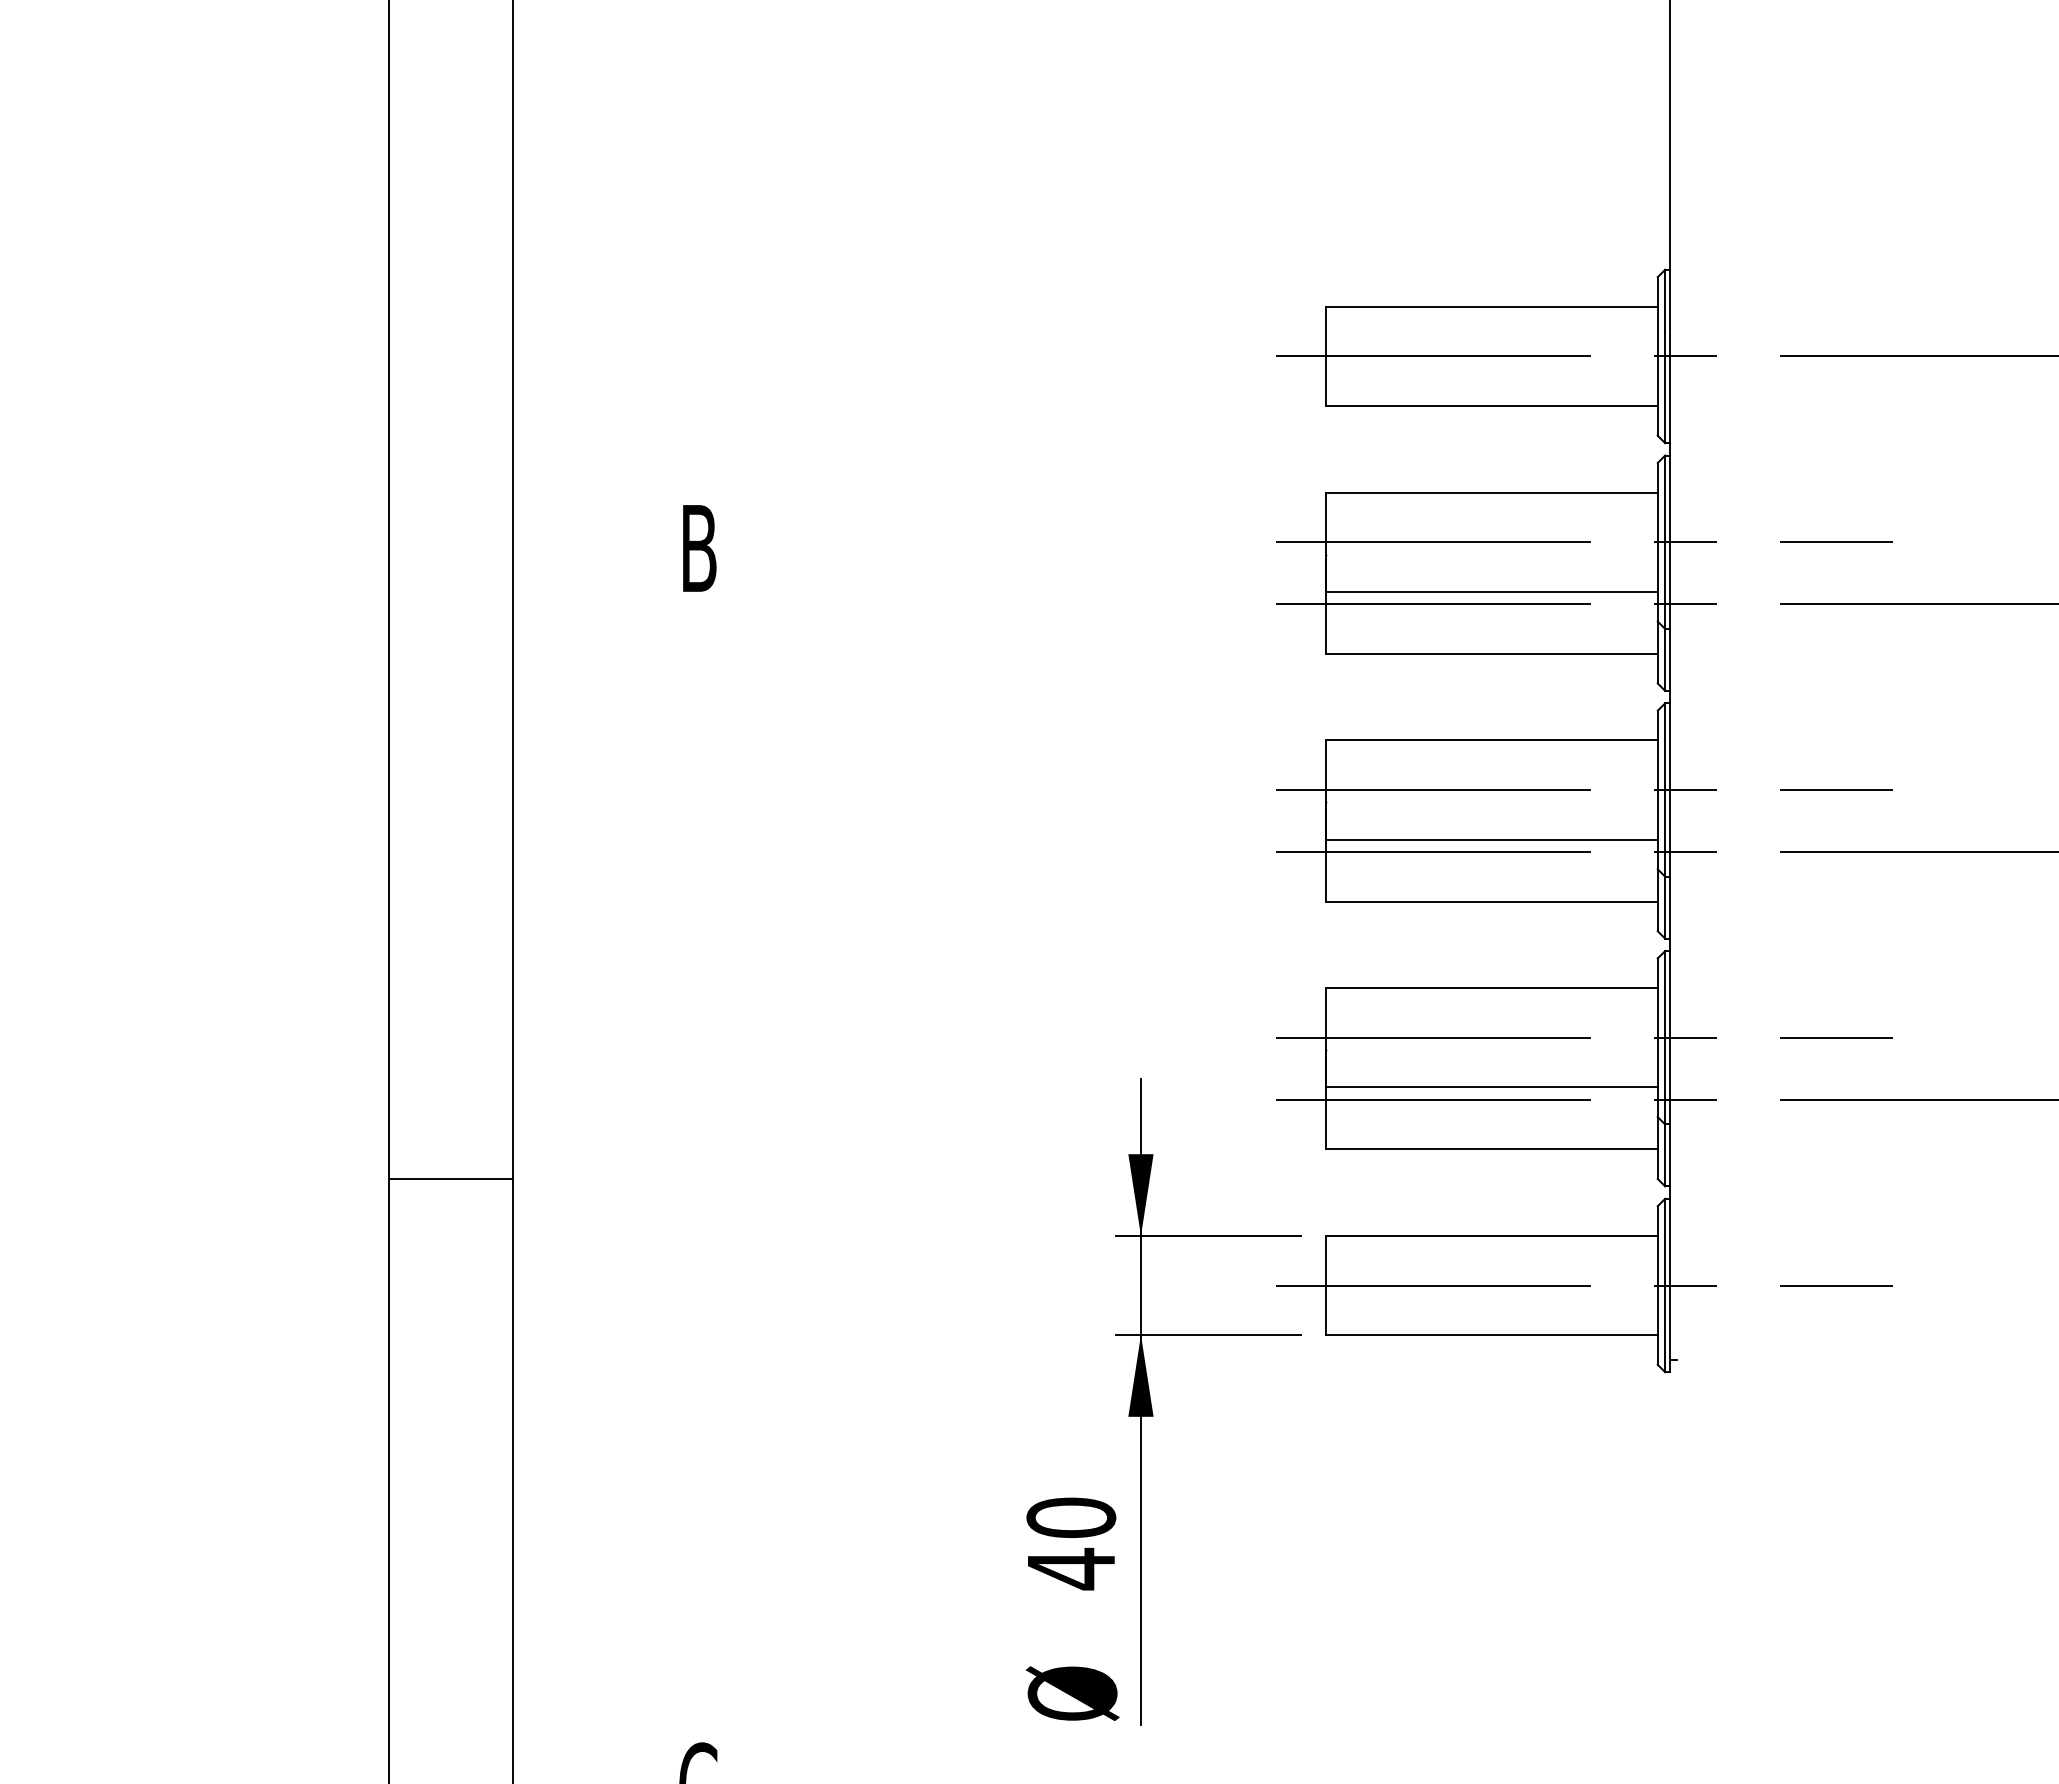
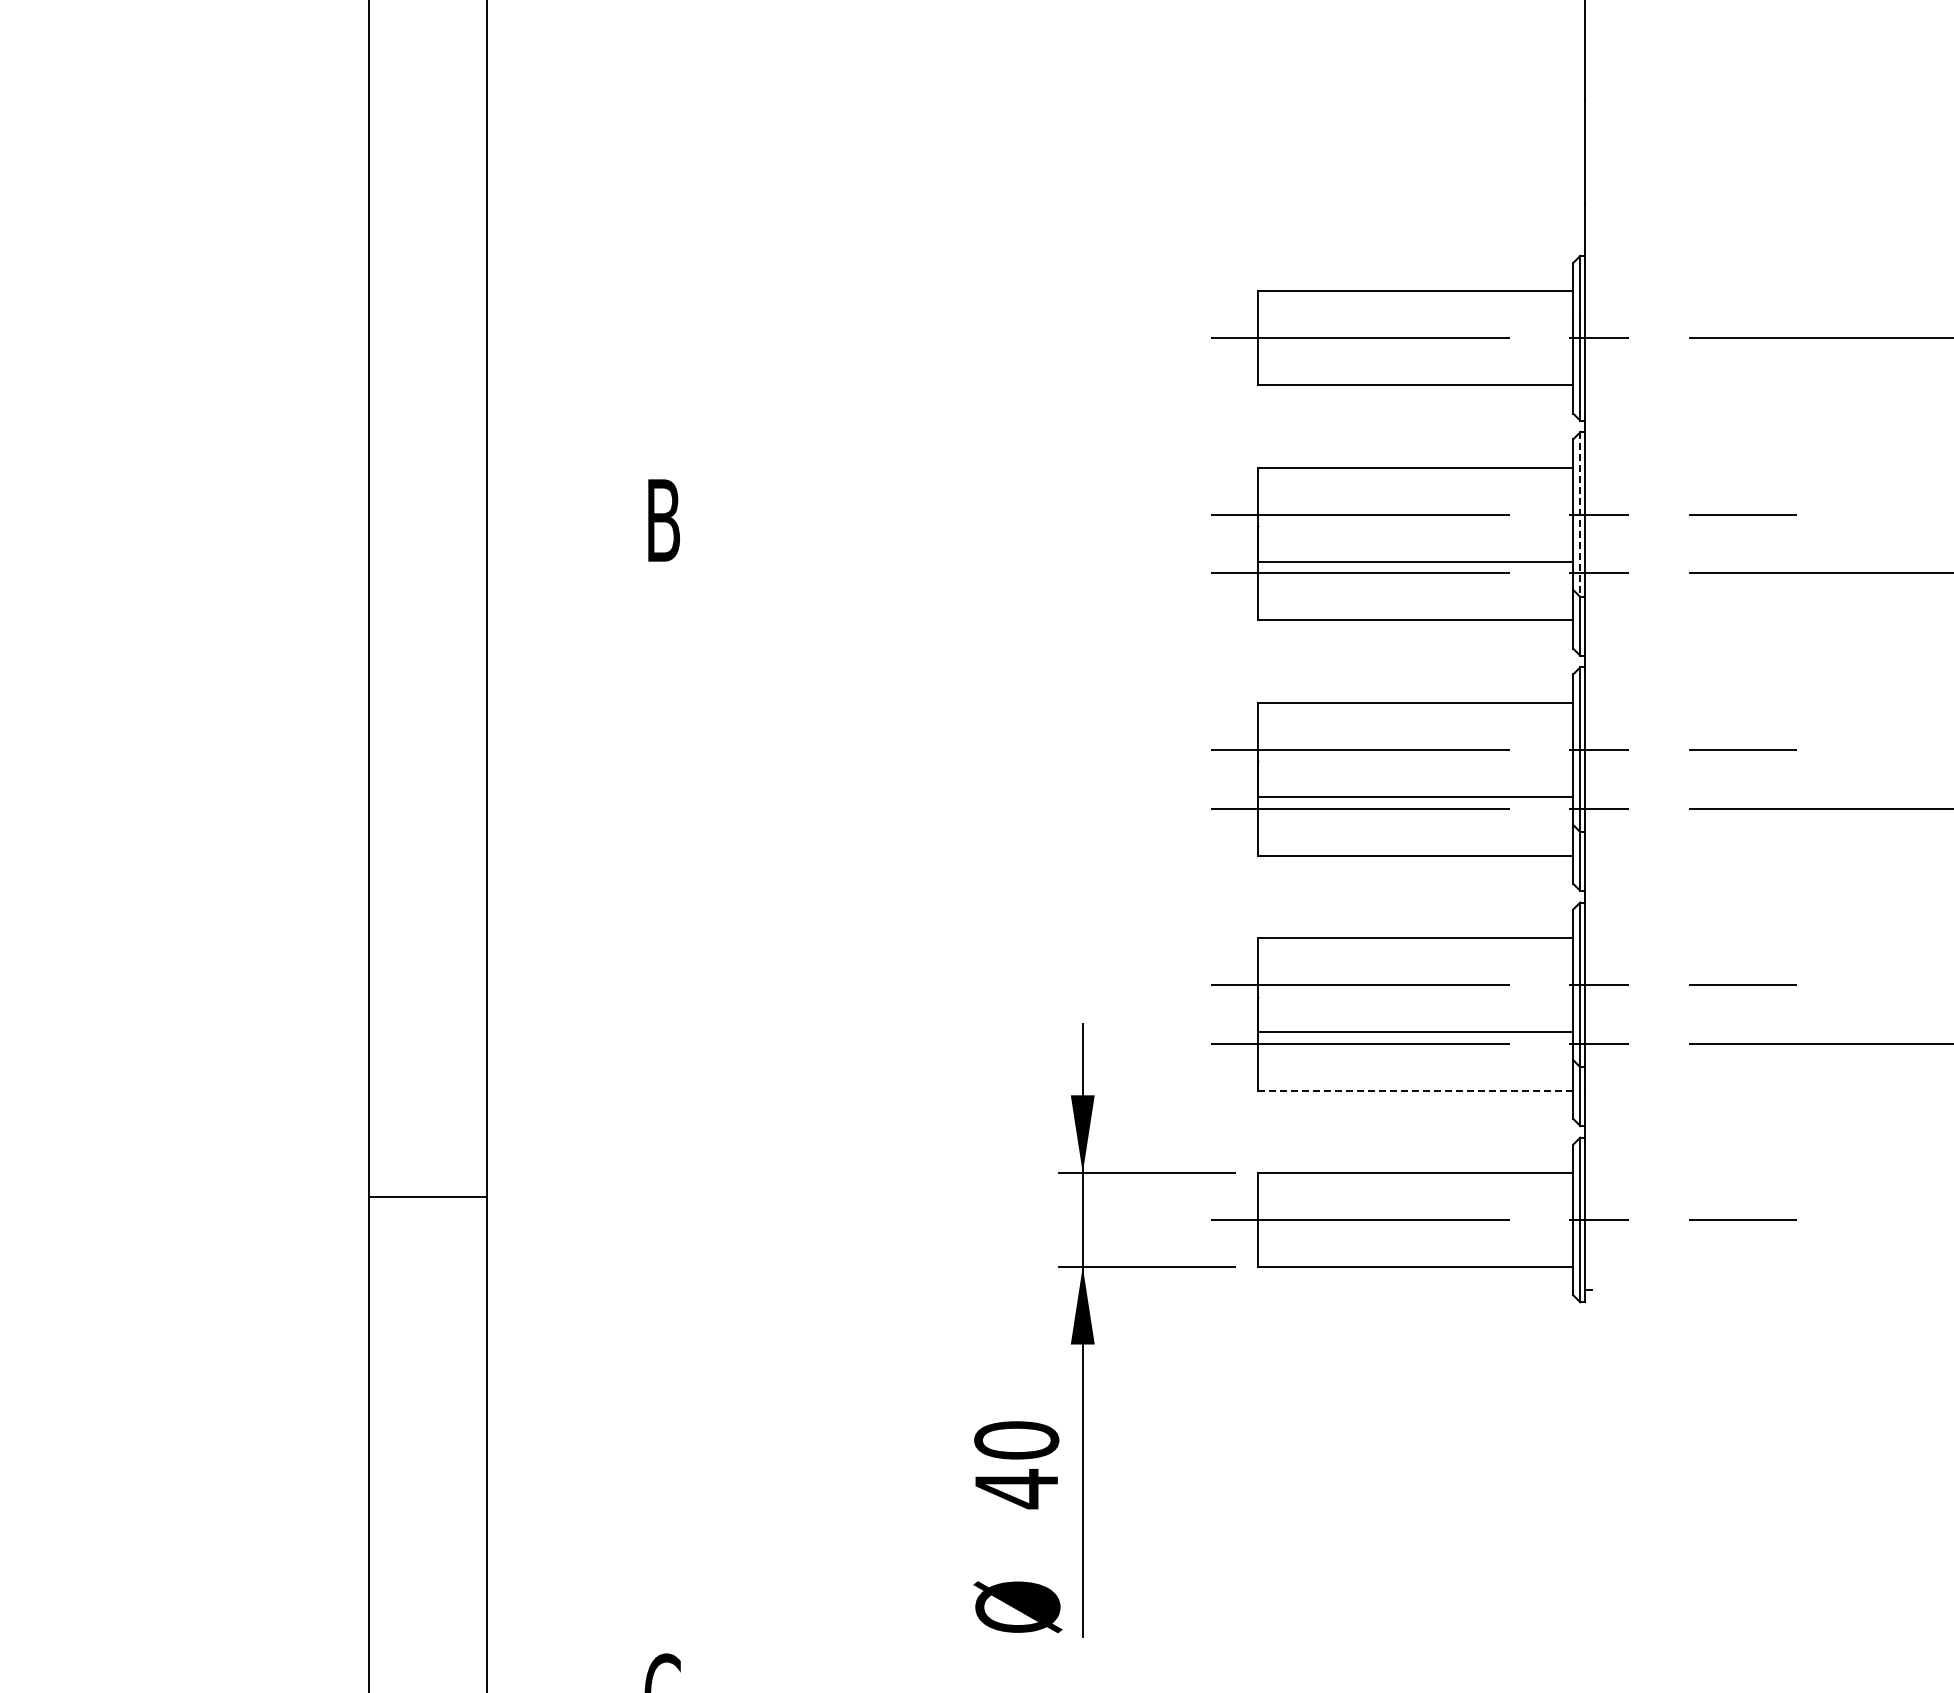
line: (1665, 543) -> (1580, 515), solid -> dashed
line: (1491, 1149) -> (1415, 1090), solid -> dashed
line: (450, 1179) -> (427, 1197), moved

